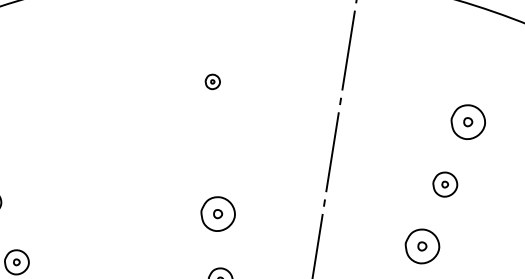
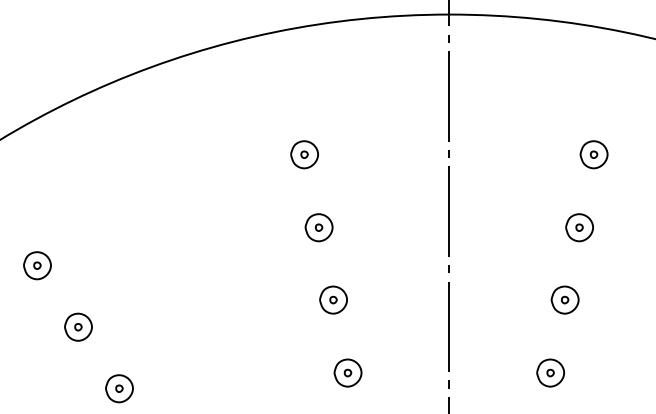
part: (212, 81) -> (304, 154), size x1.67
part: (467, 122) -> (593, 154), size x0.71
part: (214, 147) -> (318, 227), added
part: (218, 213) -> (333, 299), size x0.71
part: (421, 245) -> (564, 299), size x0.71

